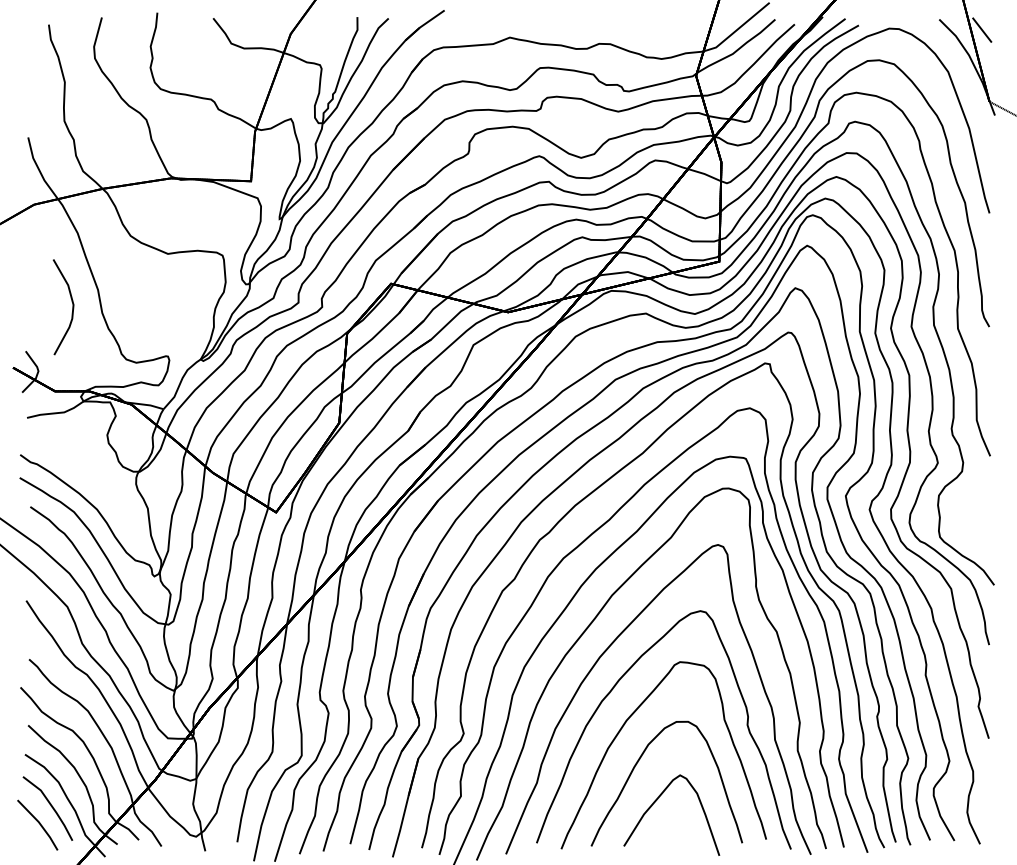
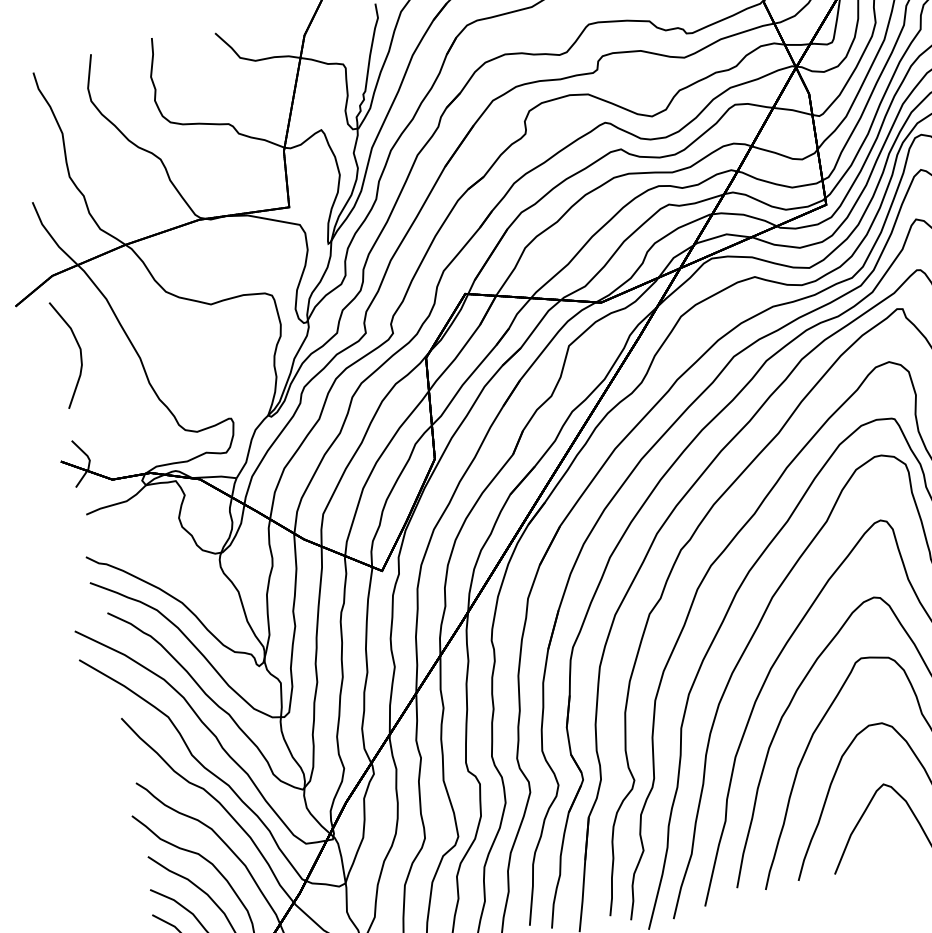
curve: (72, 307) -> (79, 352), moved

